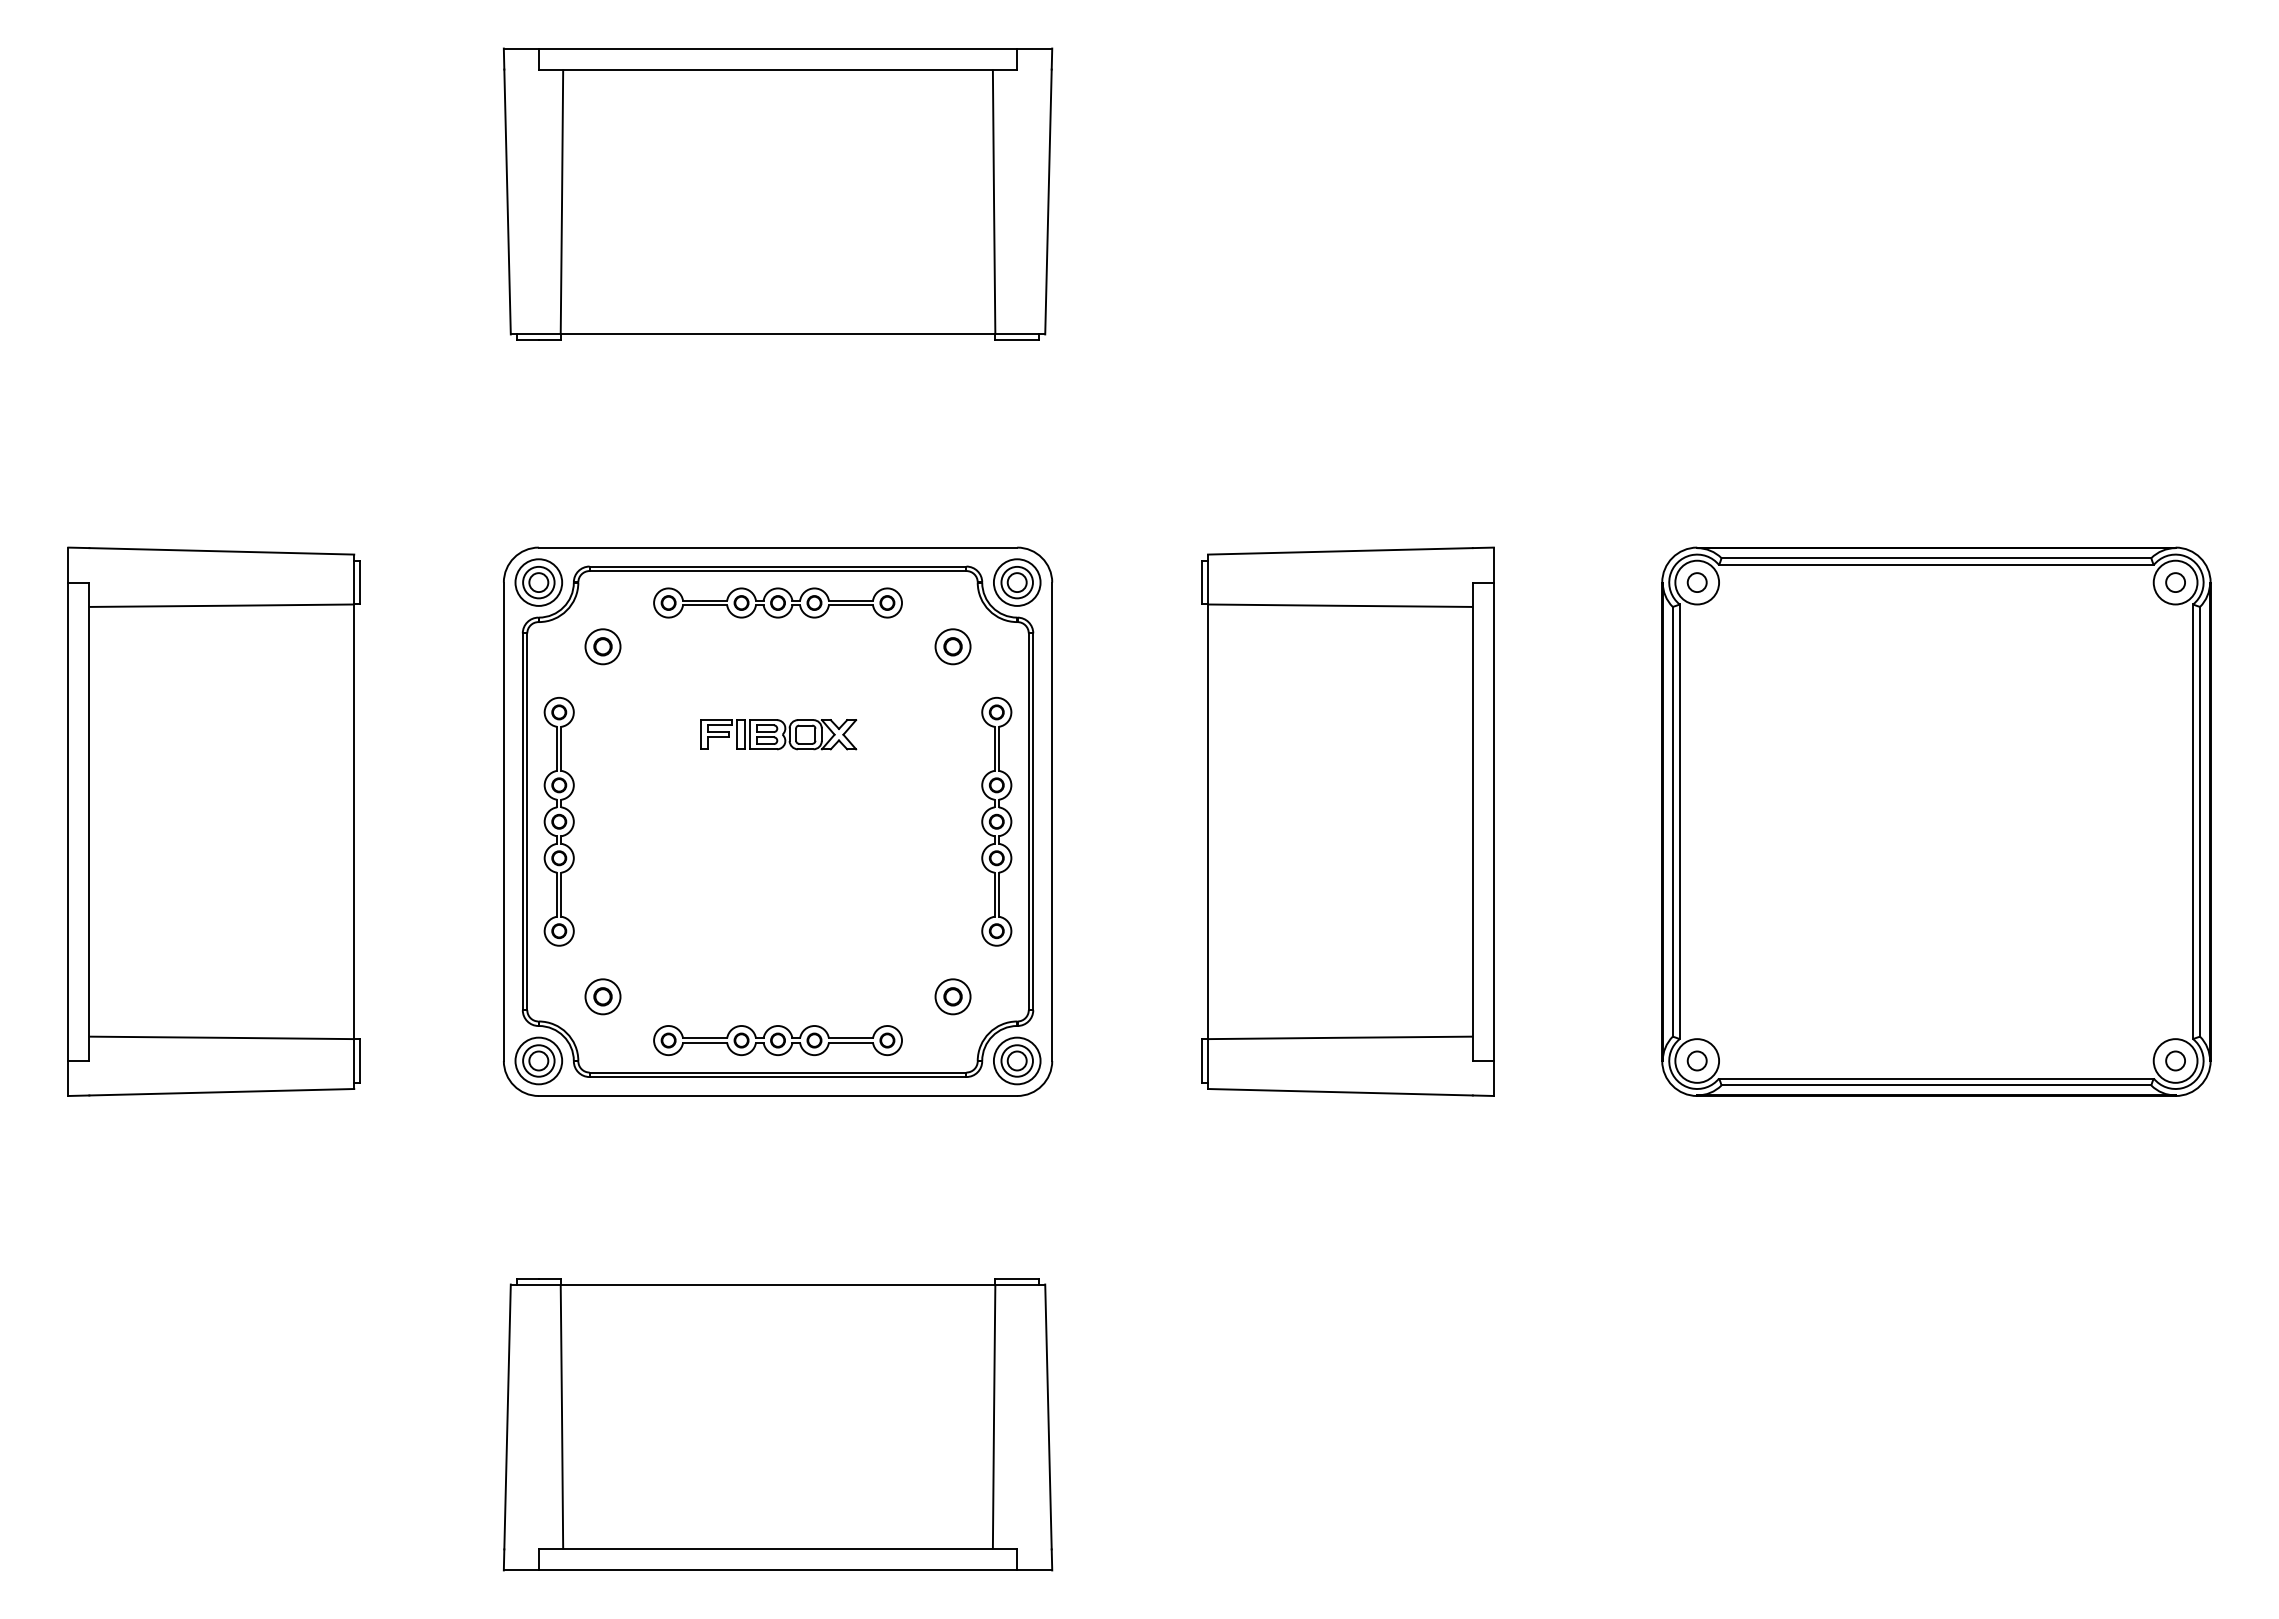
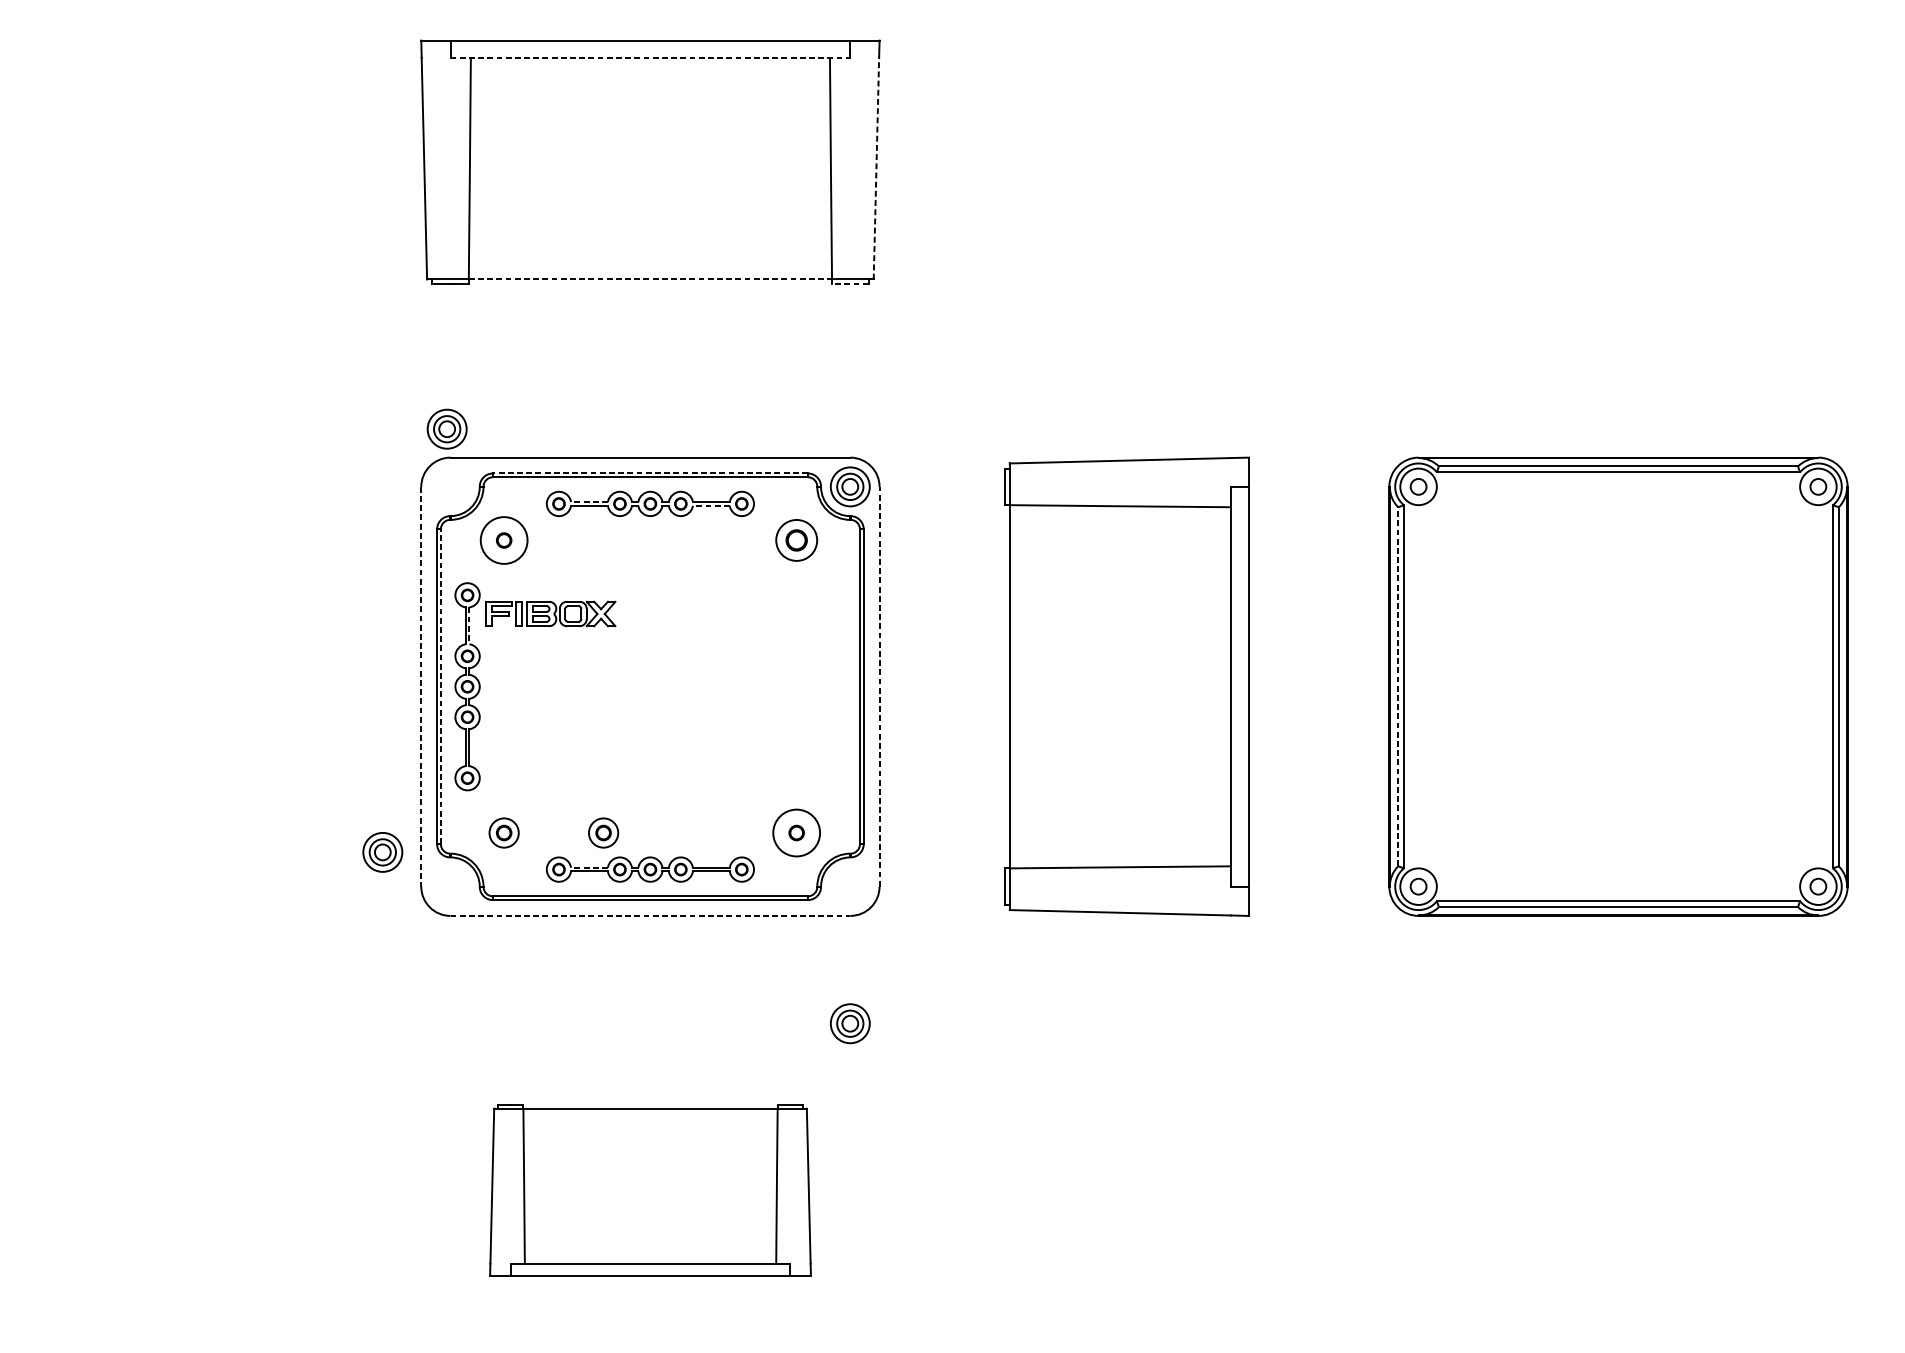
line: (778, 69) -> (650, 58), solid -> dashed
line: (1048, 201) -> (876, 168), solid -> dashed
line: (778, 334) -> (650, 279), solid -> dashed
line: (1017, 340) -> (850, 284), solid -> dashed
line: (777, 566) -> (649, 473), solid -> dashed
part: (538, 582) -> (446, 429), moved
line: (704, 600) -> (588, 501), solid -> dashed
line: (850, 605) -> (710, 506), solid -> dashed
circle: (602, 646) -> (503, 540), size x1.6
part: (952, 646) -> (796, 540), size x1.4
part: (778, 734) -> (550, 613), moved
line: (561, 749) -> (469, 626), solid -> dashed
part: (213, 821) -> (178, 686), removed
line: (527, 821) -> (441, 686), solid -> dashed
part: (996, 821) -> (832, 686), removed
line: (1052, 821) -> (879, 686), solid -> dashed
line: (1672, 821) -> (1397, 686), solid -> dashed
line: (503, 822) -> (420, 687), solid -> dashed
part: (721, 996) -> (603, 832), added
circle: (952, 996) -> (796, 832), size x1.6
line: (704, 1038) -> (588, 867), solid -> dashed
part: (538, 1060) -> (382, 851), moved
part: (1017, 1060) -> (850, 1023), moved
line: (778, 1096) -> (650, 916), solid -> dashed
part: (778, 1424) -> (650, 1190), size x0.7

